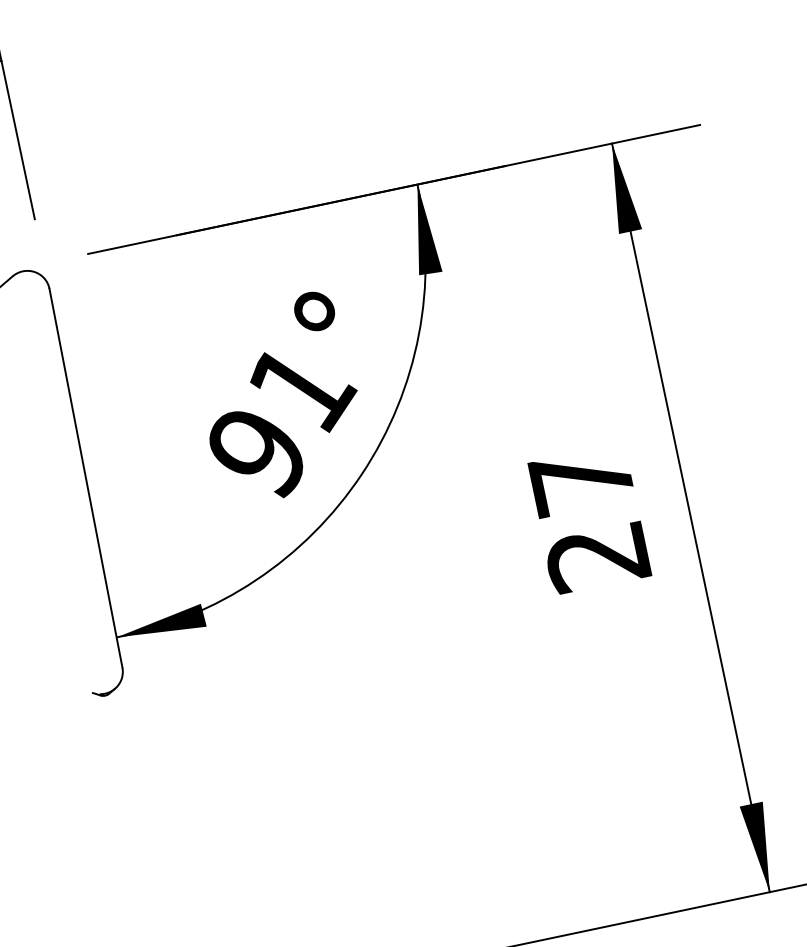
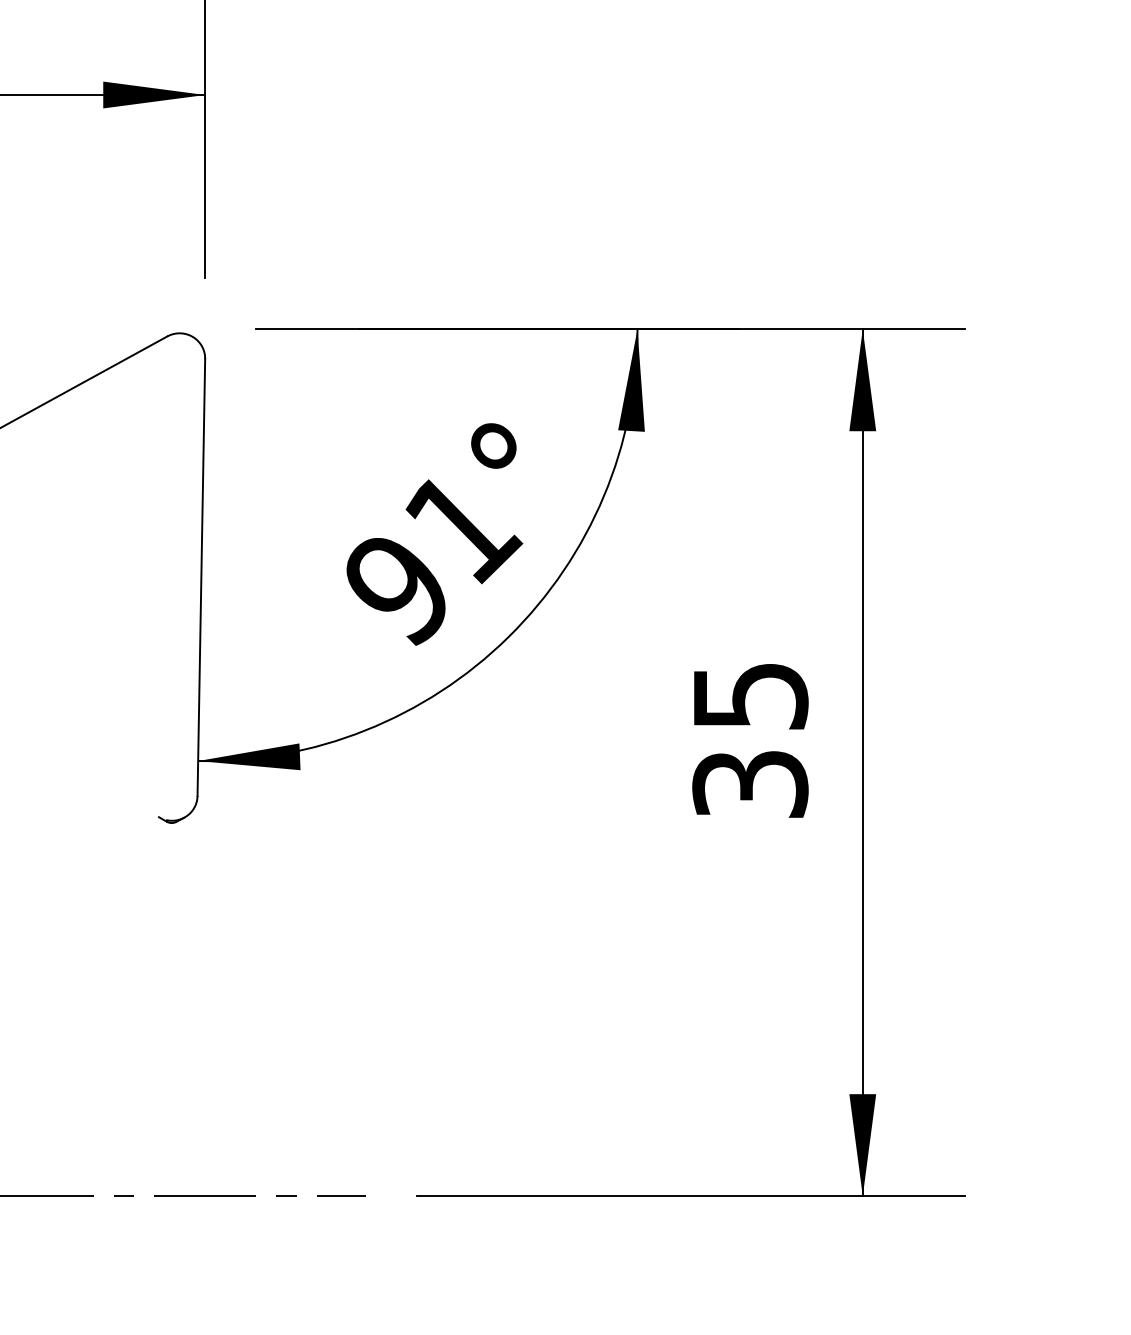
text: (589, 519) -> (750, 740), 27 -> 35

